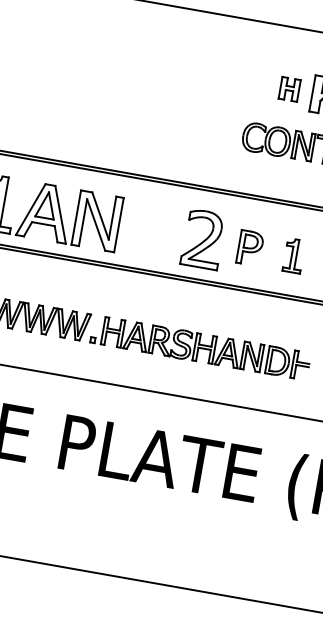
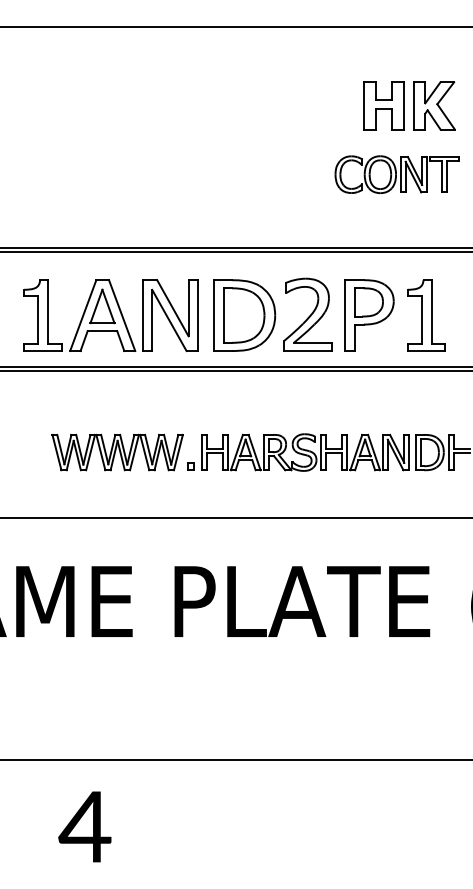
part: (289, 89) -> (383, 105), size x1.67
part: (154, 231) -> (244, 315), added
part: (250, 248) -> (369, 315), size x1.67
part: (294, 255) -> (426, 315), size x1.67

